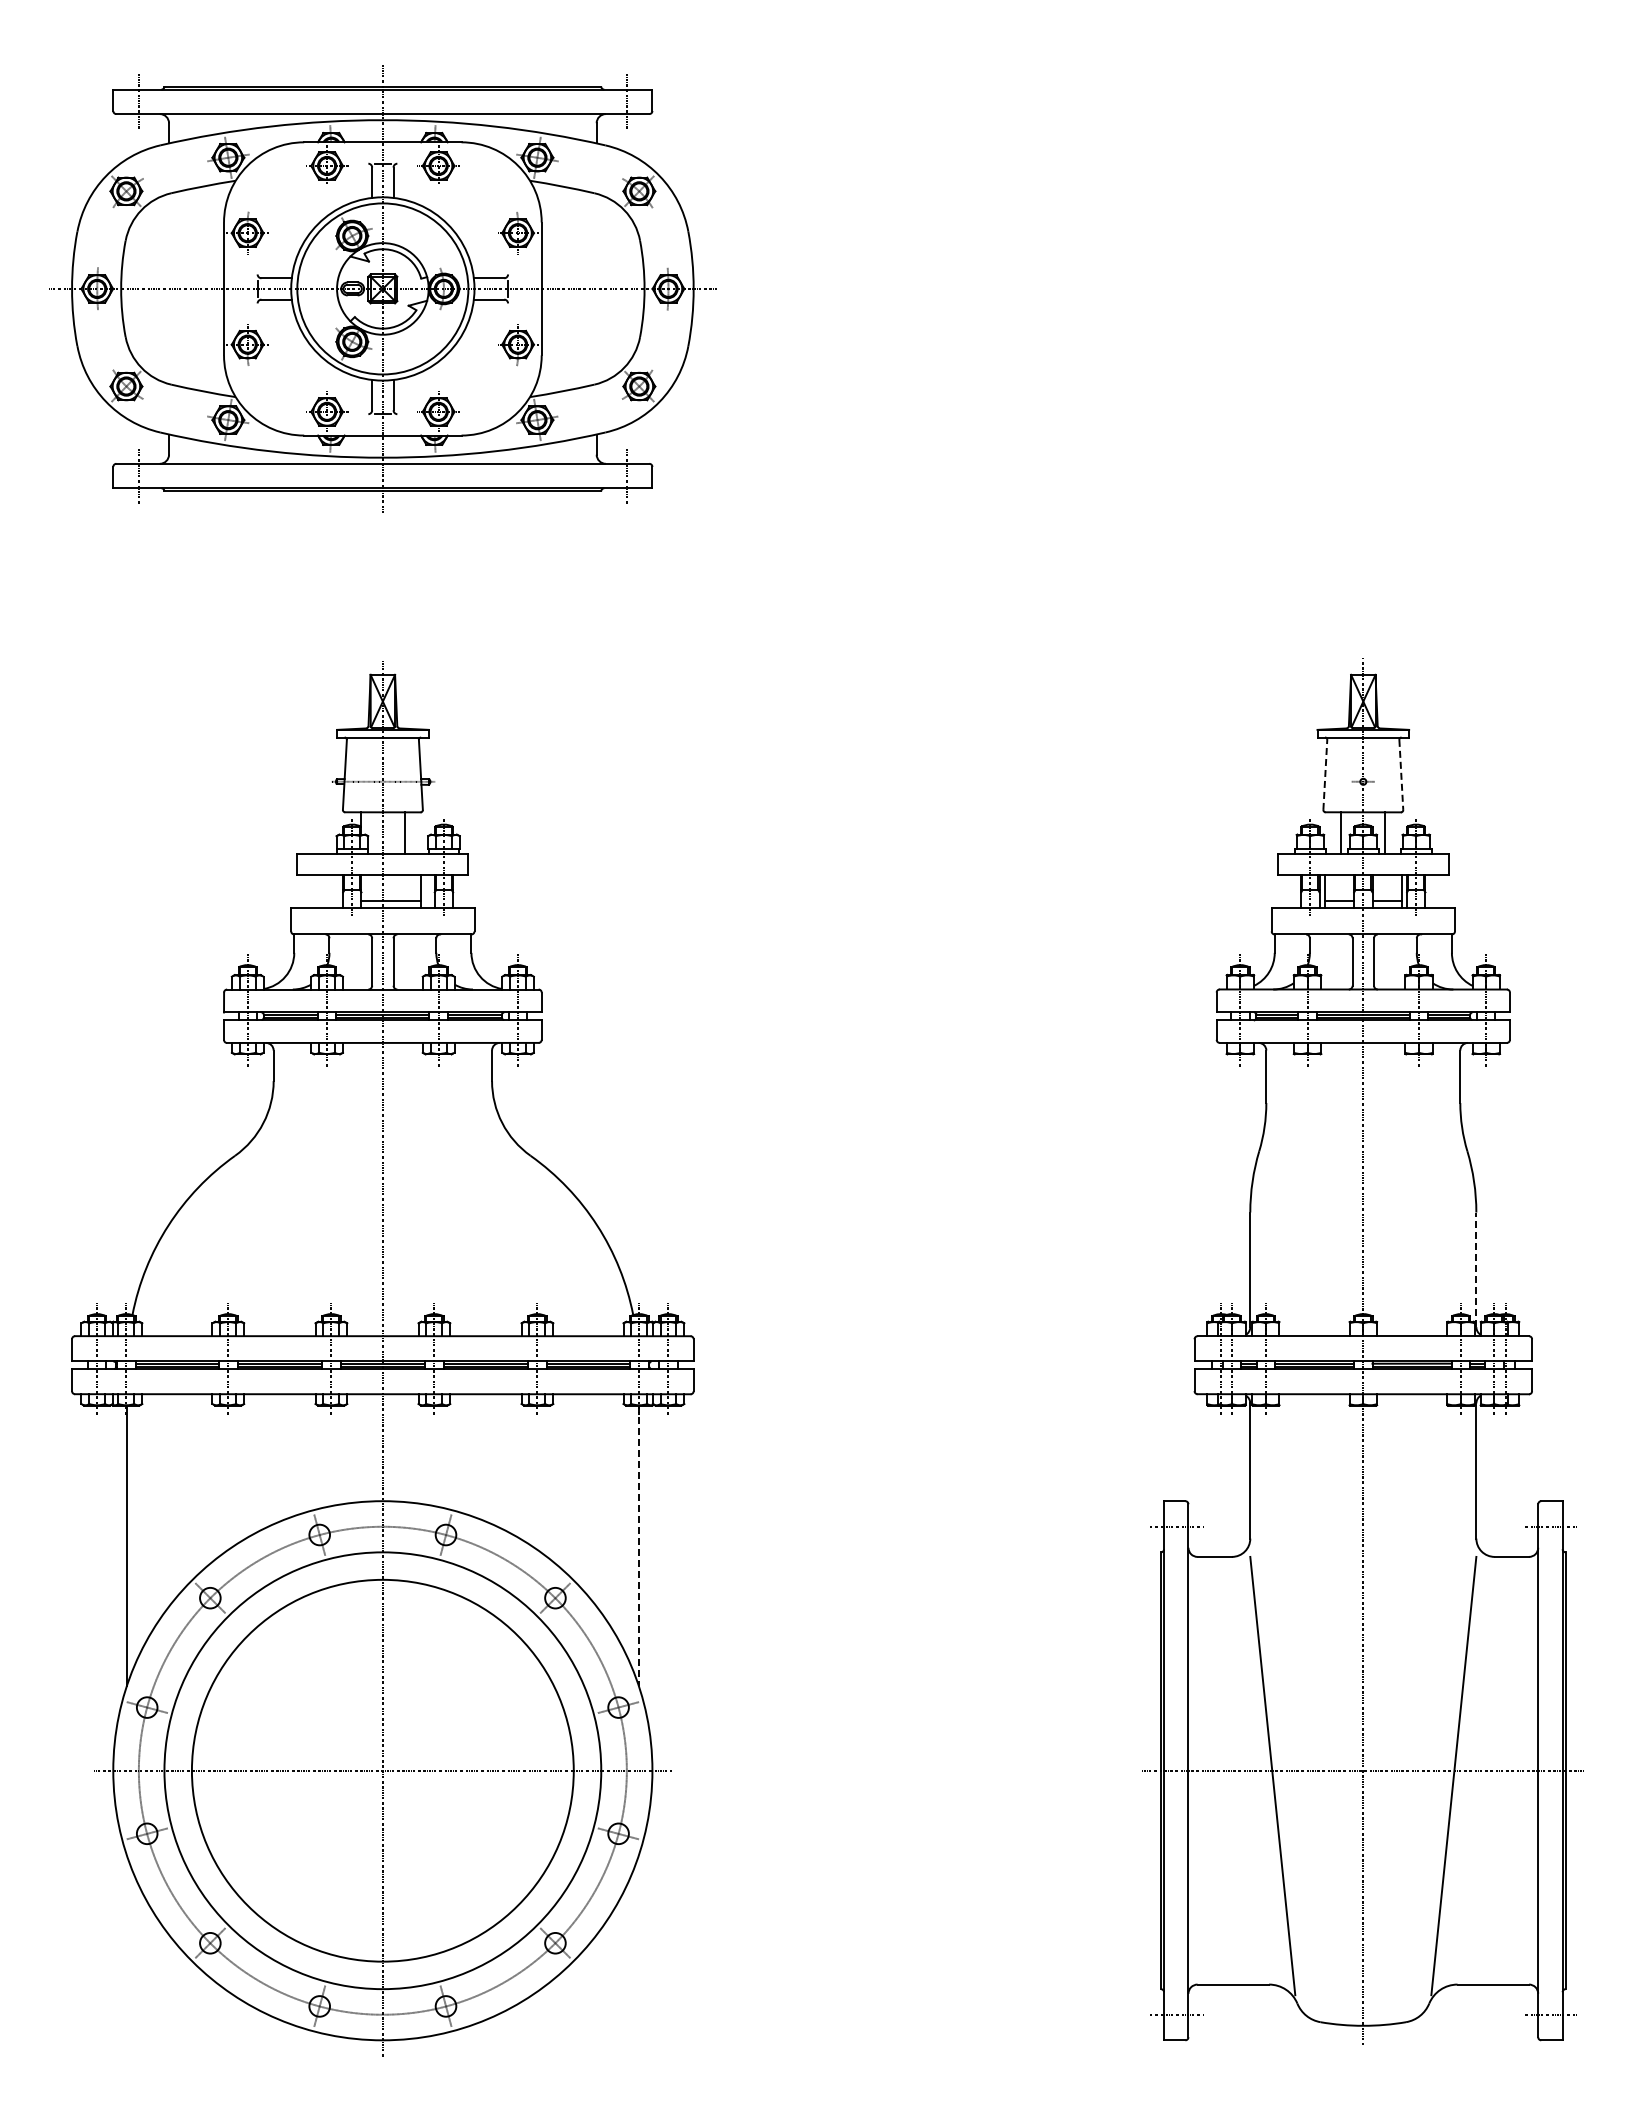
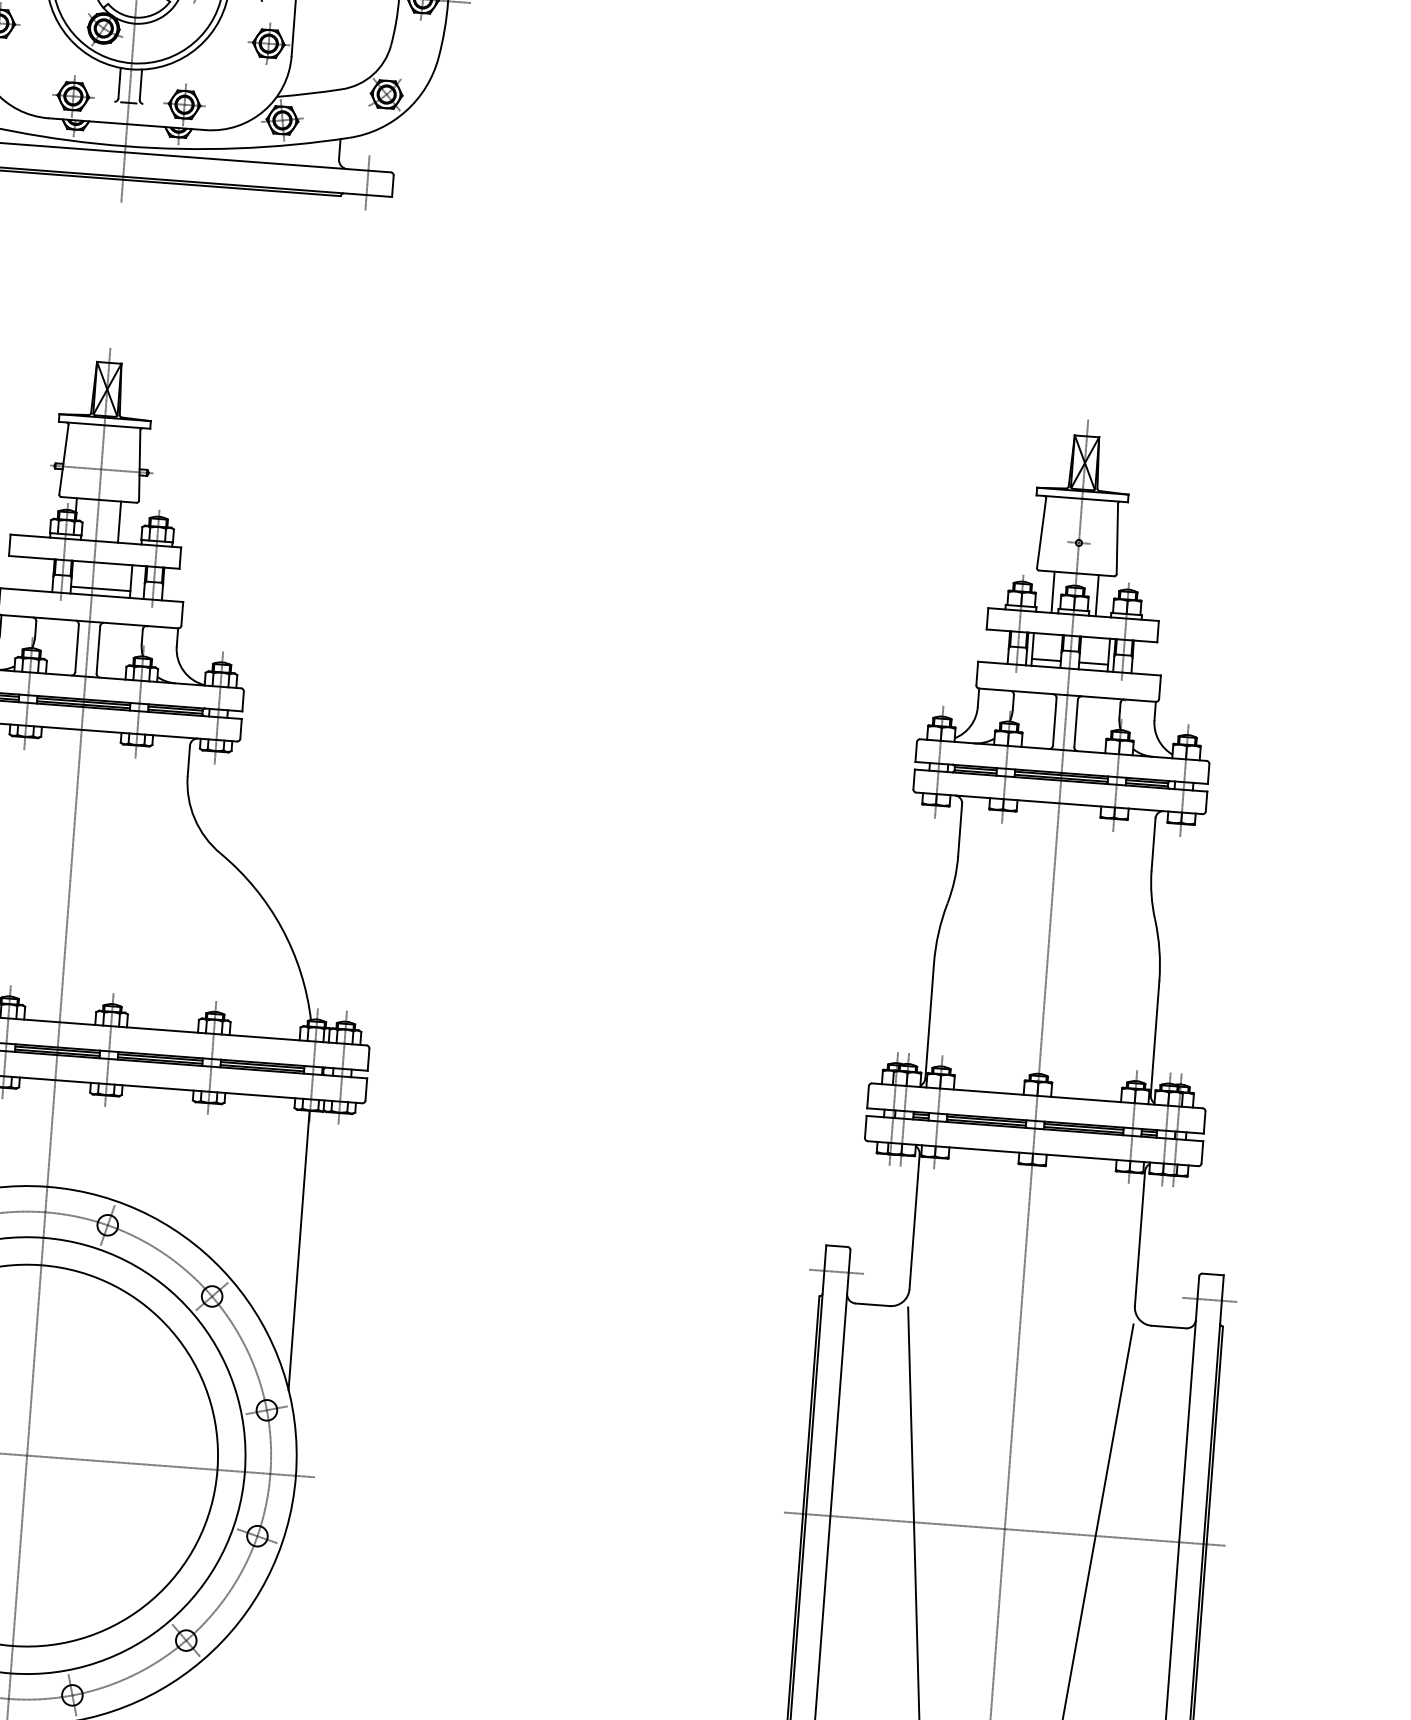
line: (1325, 774) -> (1041, 532), dashed -> solid
line: (1401, 775) -> (1117, 539), dashed -> solid
line: (1476, 1269) -> (1155, 1037), dashed -> solid
line: (638, 1546) -> (298, 1251), dashed -> solid

